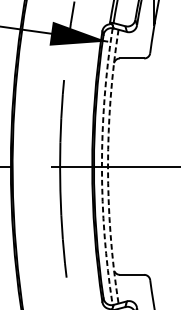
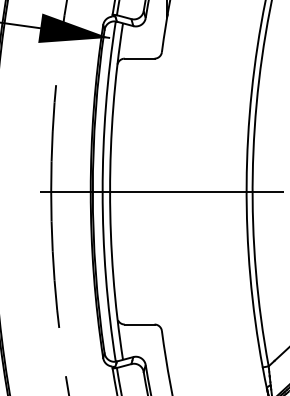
arc: (101, 166) -> (102, 191), dashed -> solid
arc: (108, 166) -> (110, 191), dashed -> solid

